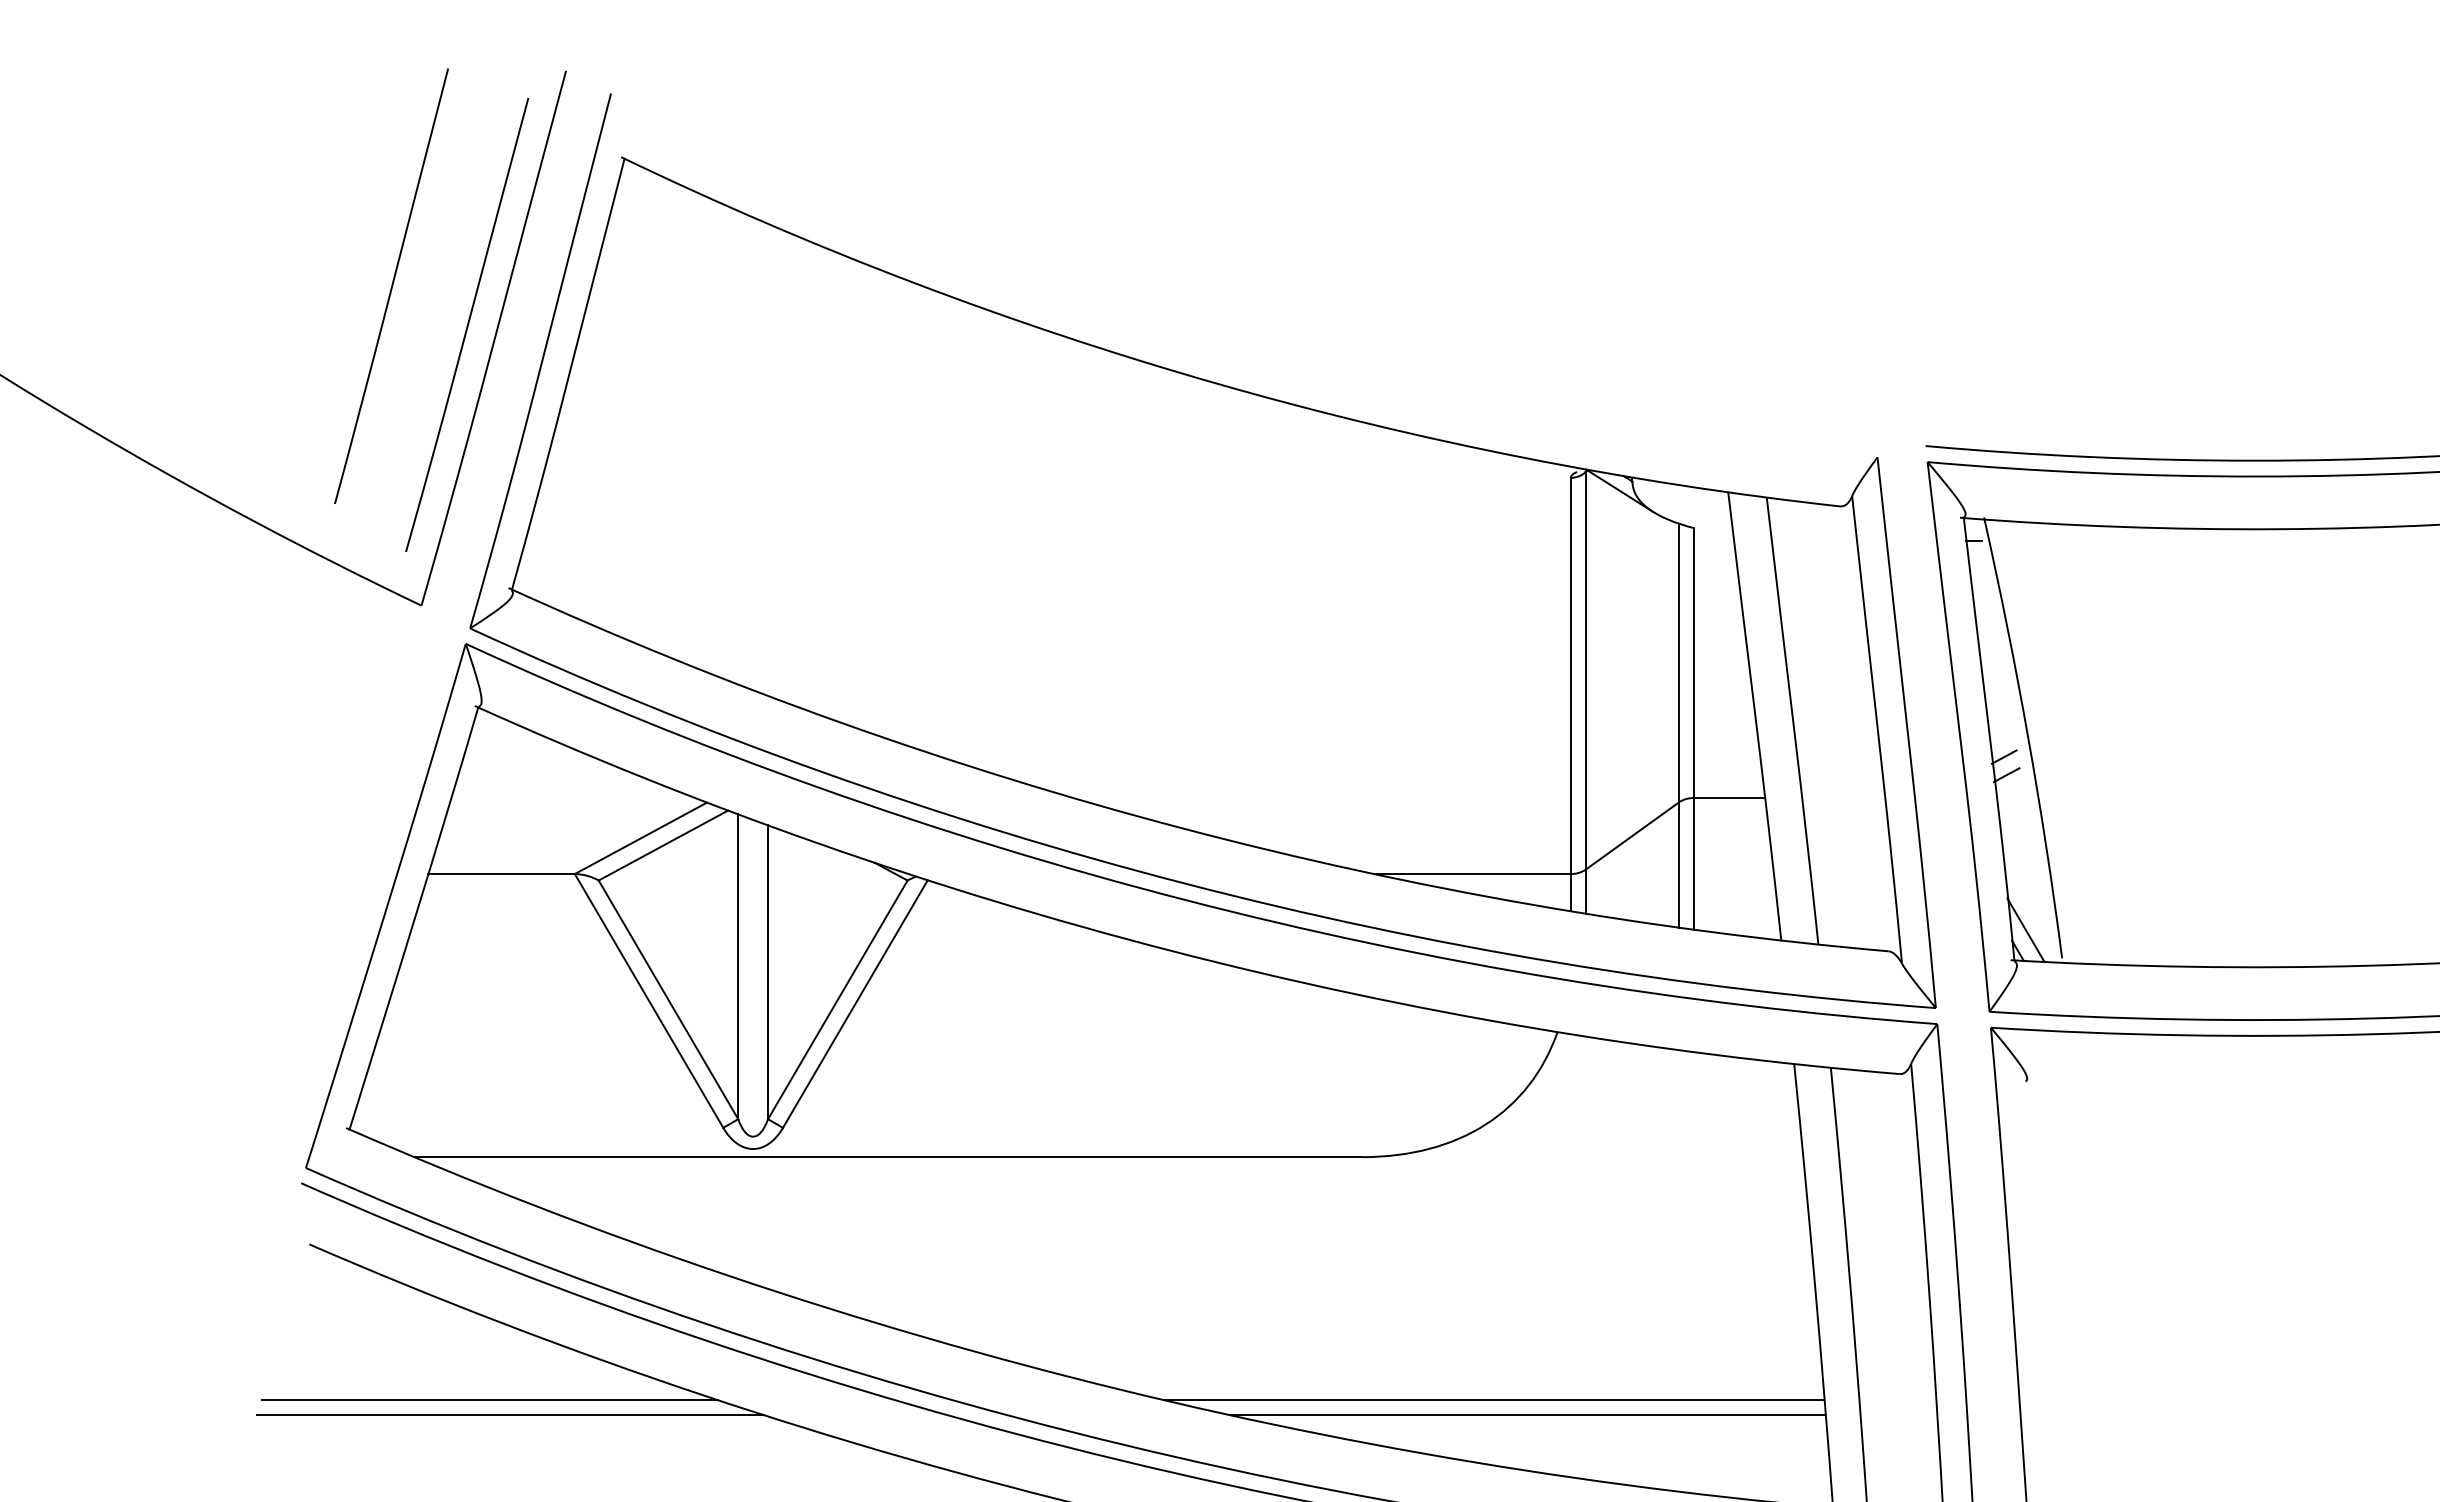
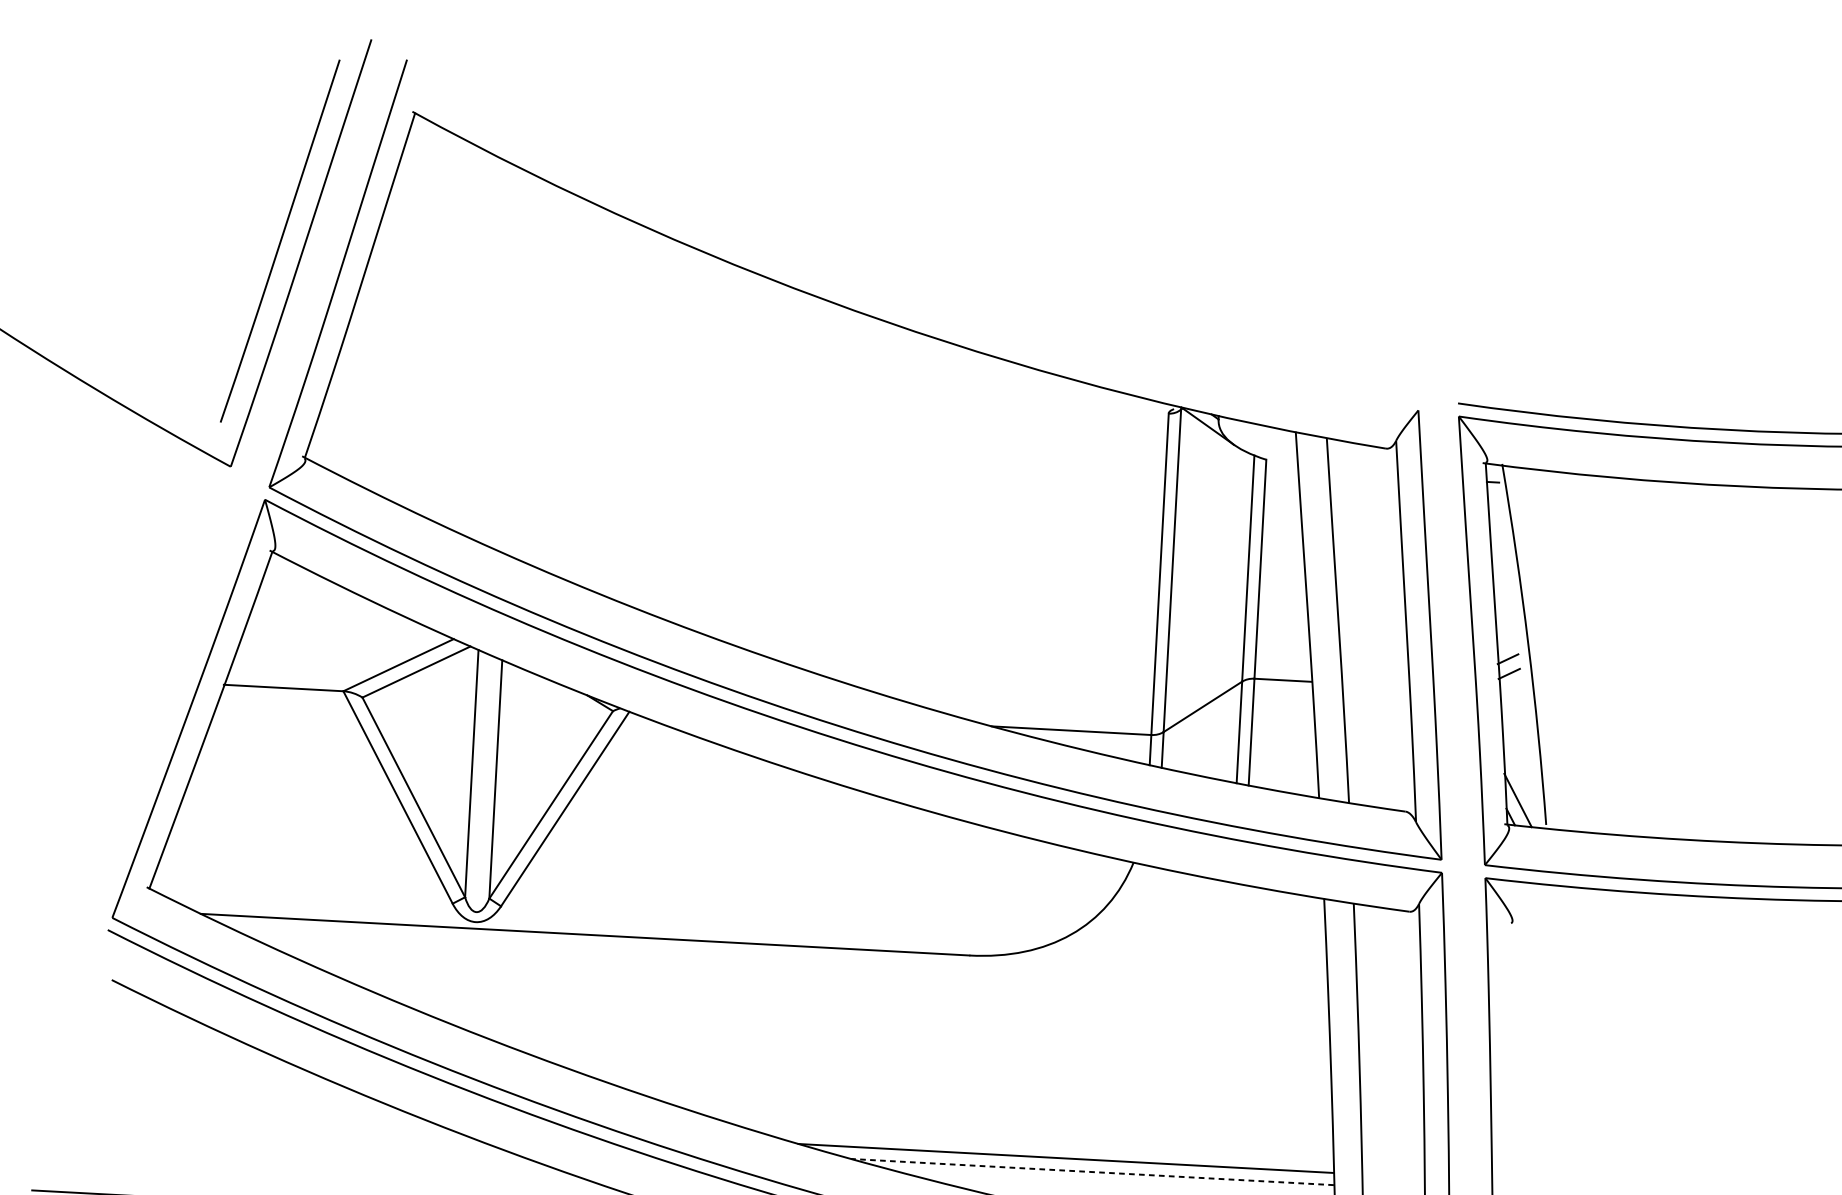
line: (391, 285) -> (220, 205), removed
line: (489, 1400) -> (251, 1114), removed
line: (509, 1415) -> (266, 1127), removed
line: (1527, 1415) -> (1092, 1172), solid -> dashed

